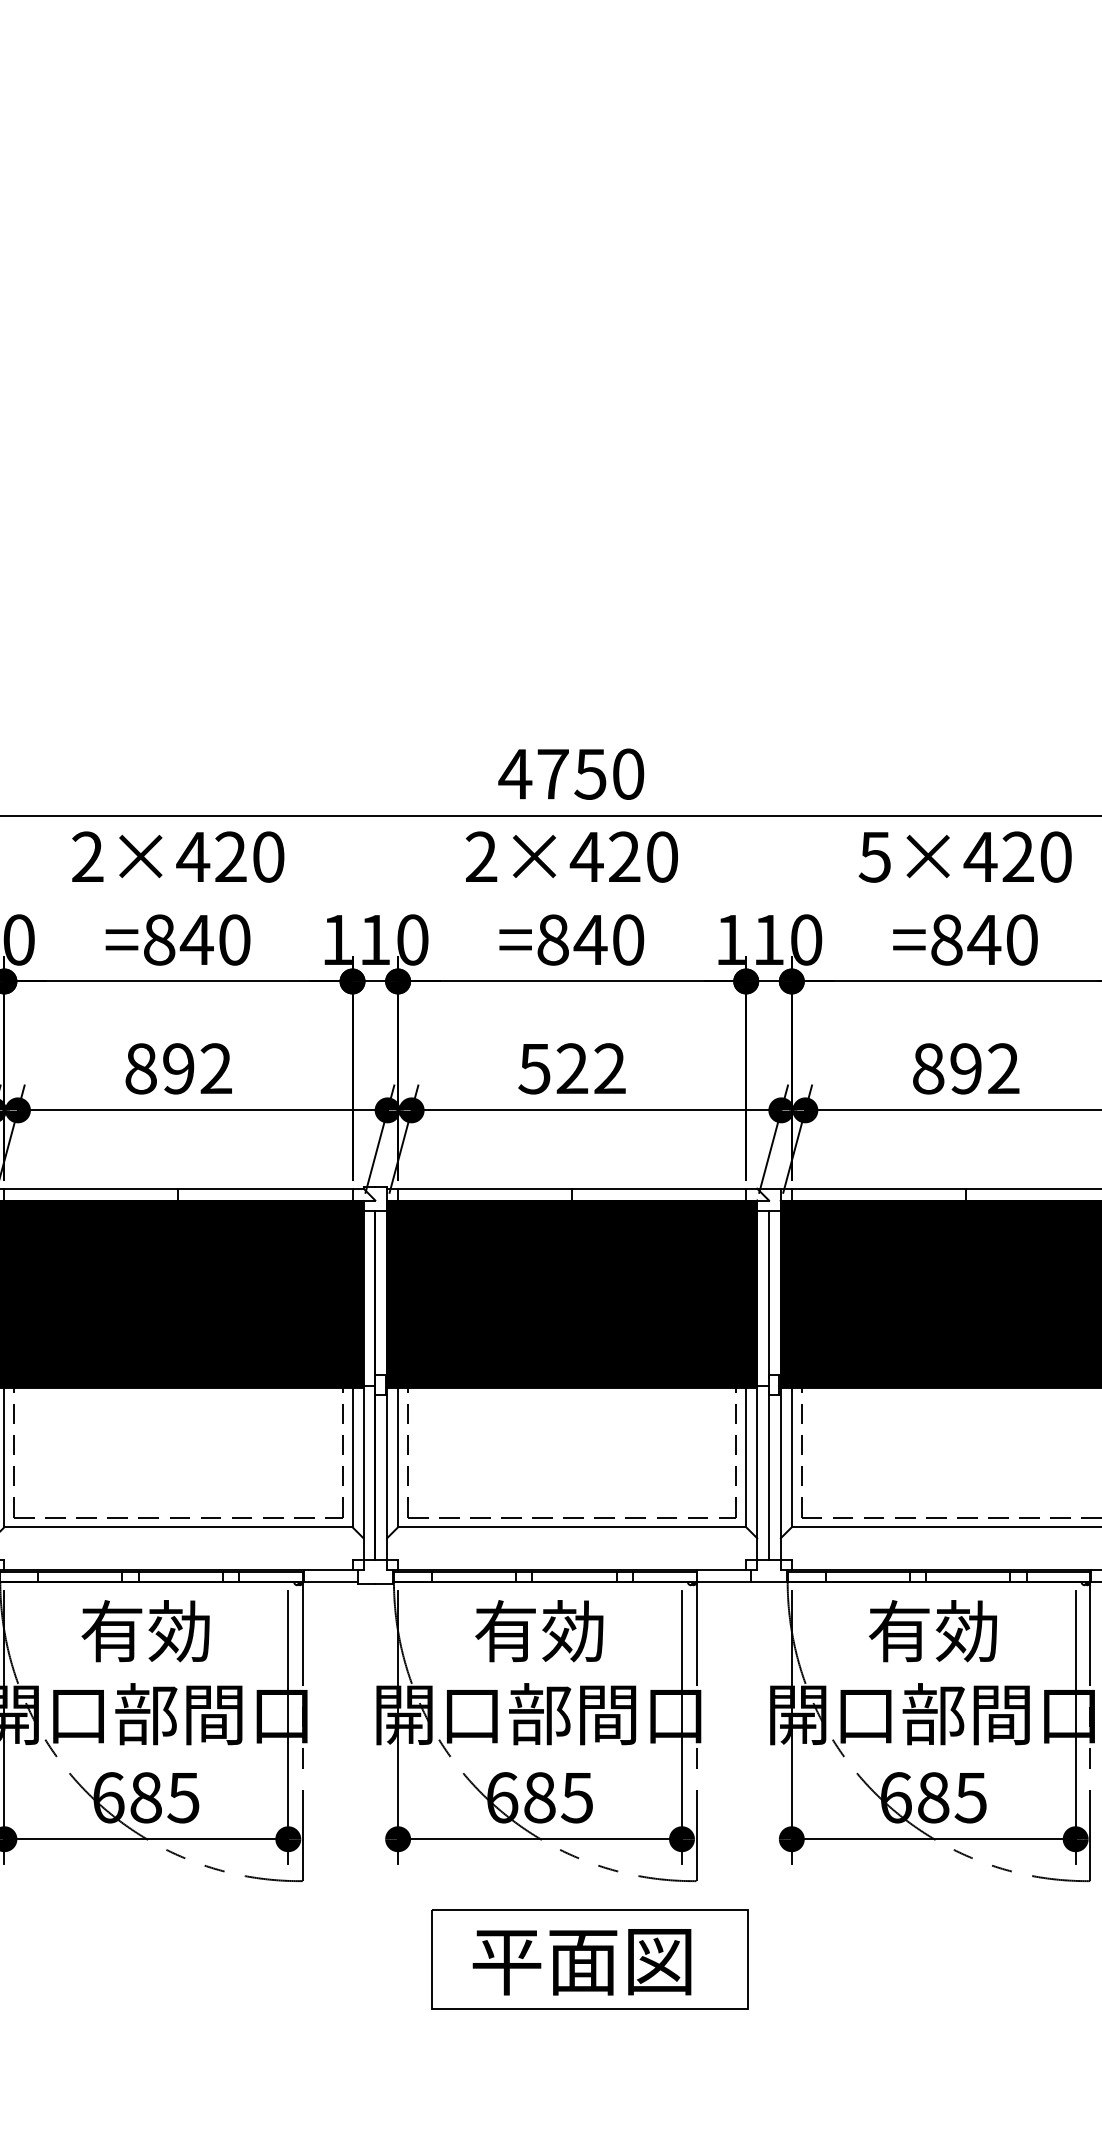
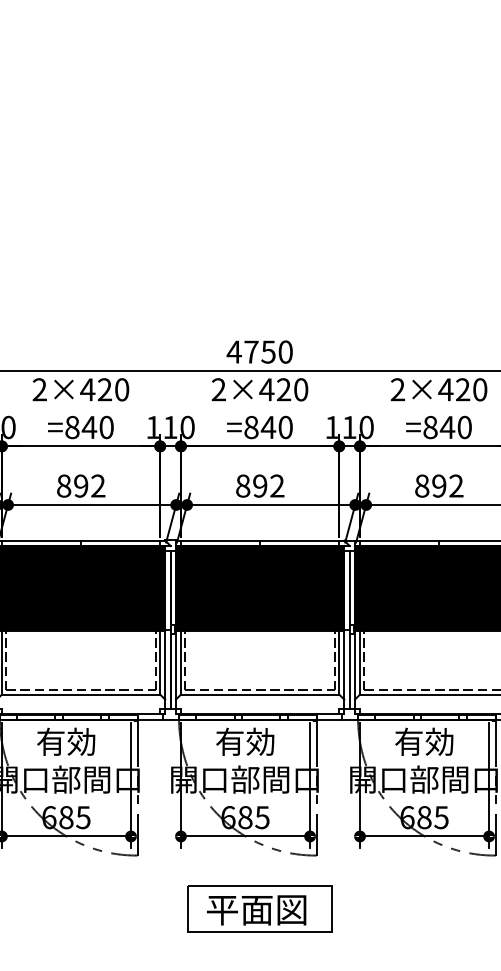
text: (874, 856) -> (397, 389), 5×420 -> 2×420
text: (553, 1067) -> (251, 485), 522 -> 892
part: (588, 1958) -> (259, 908), moved

